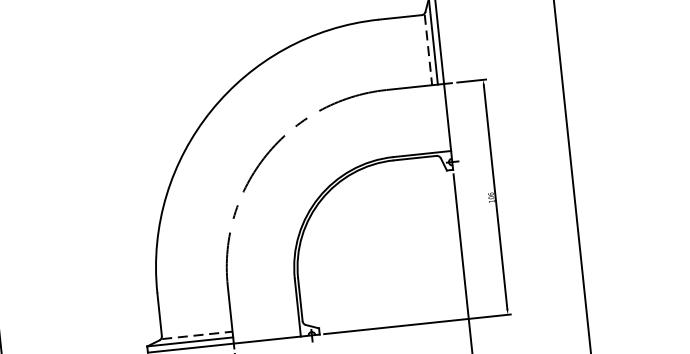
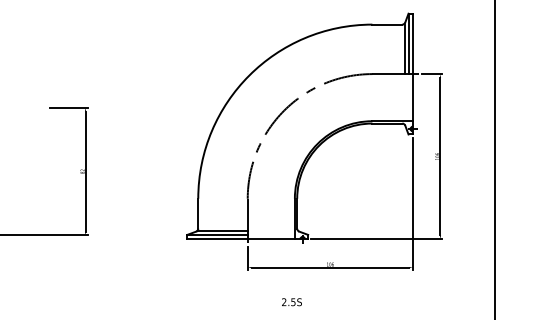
line: (428, 50) -> (404, 49), dashed -> solid
line: (198, 334) -> (223, 230), dashed -> solid

